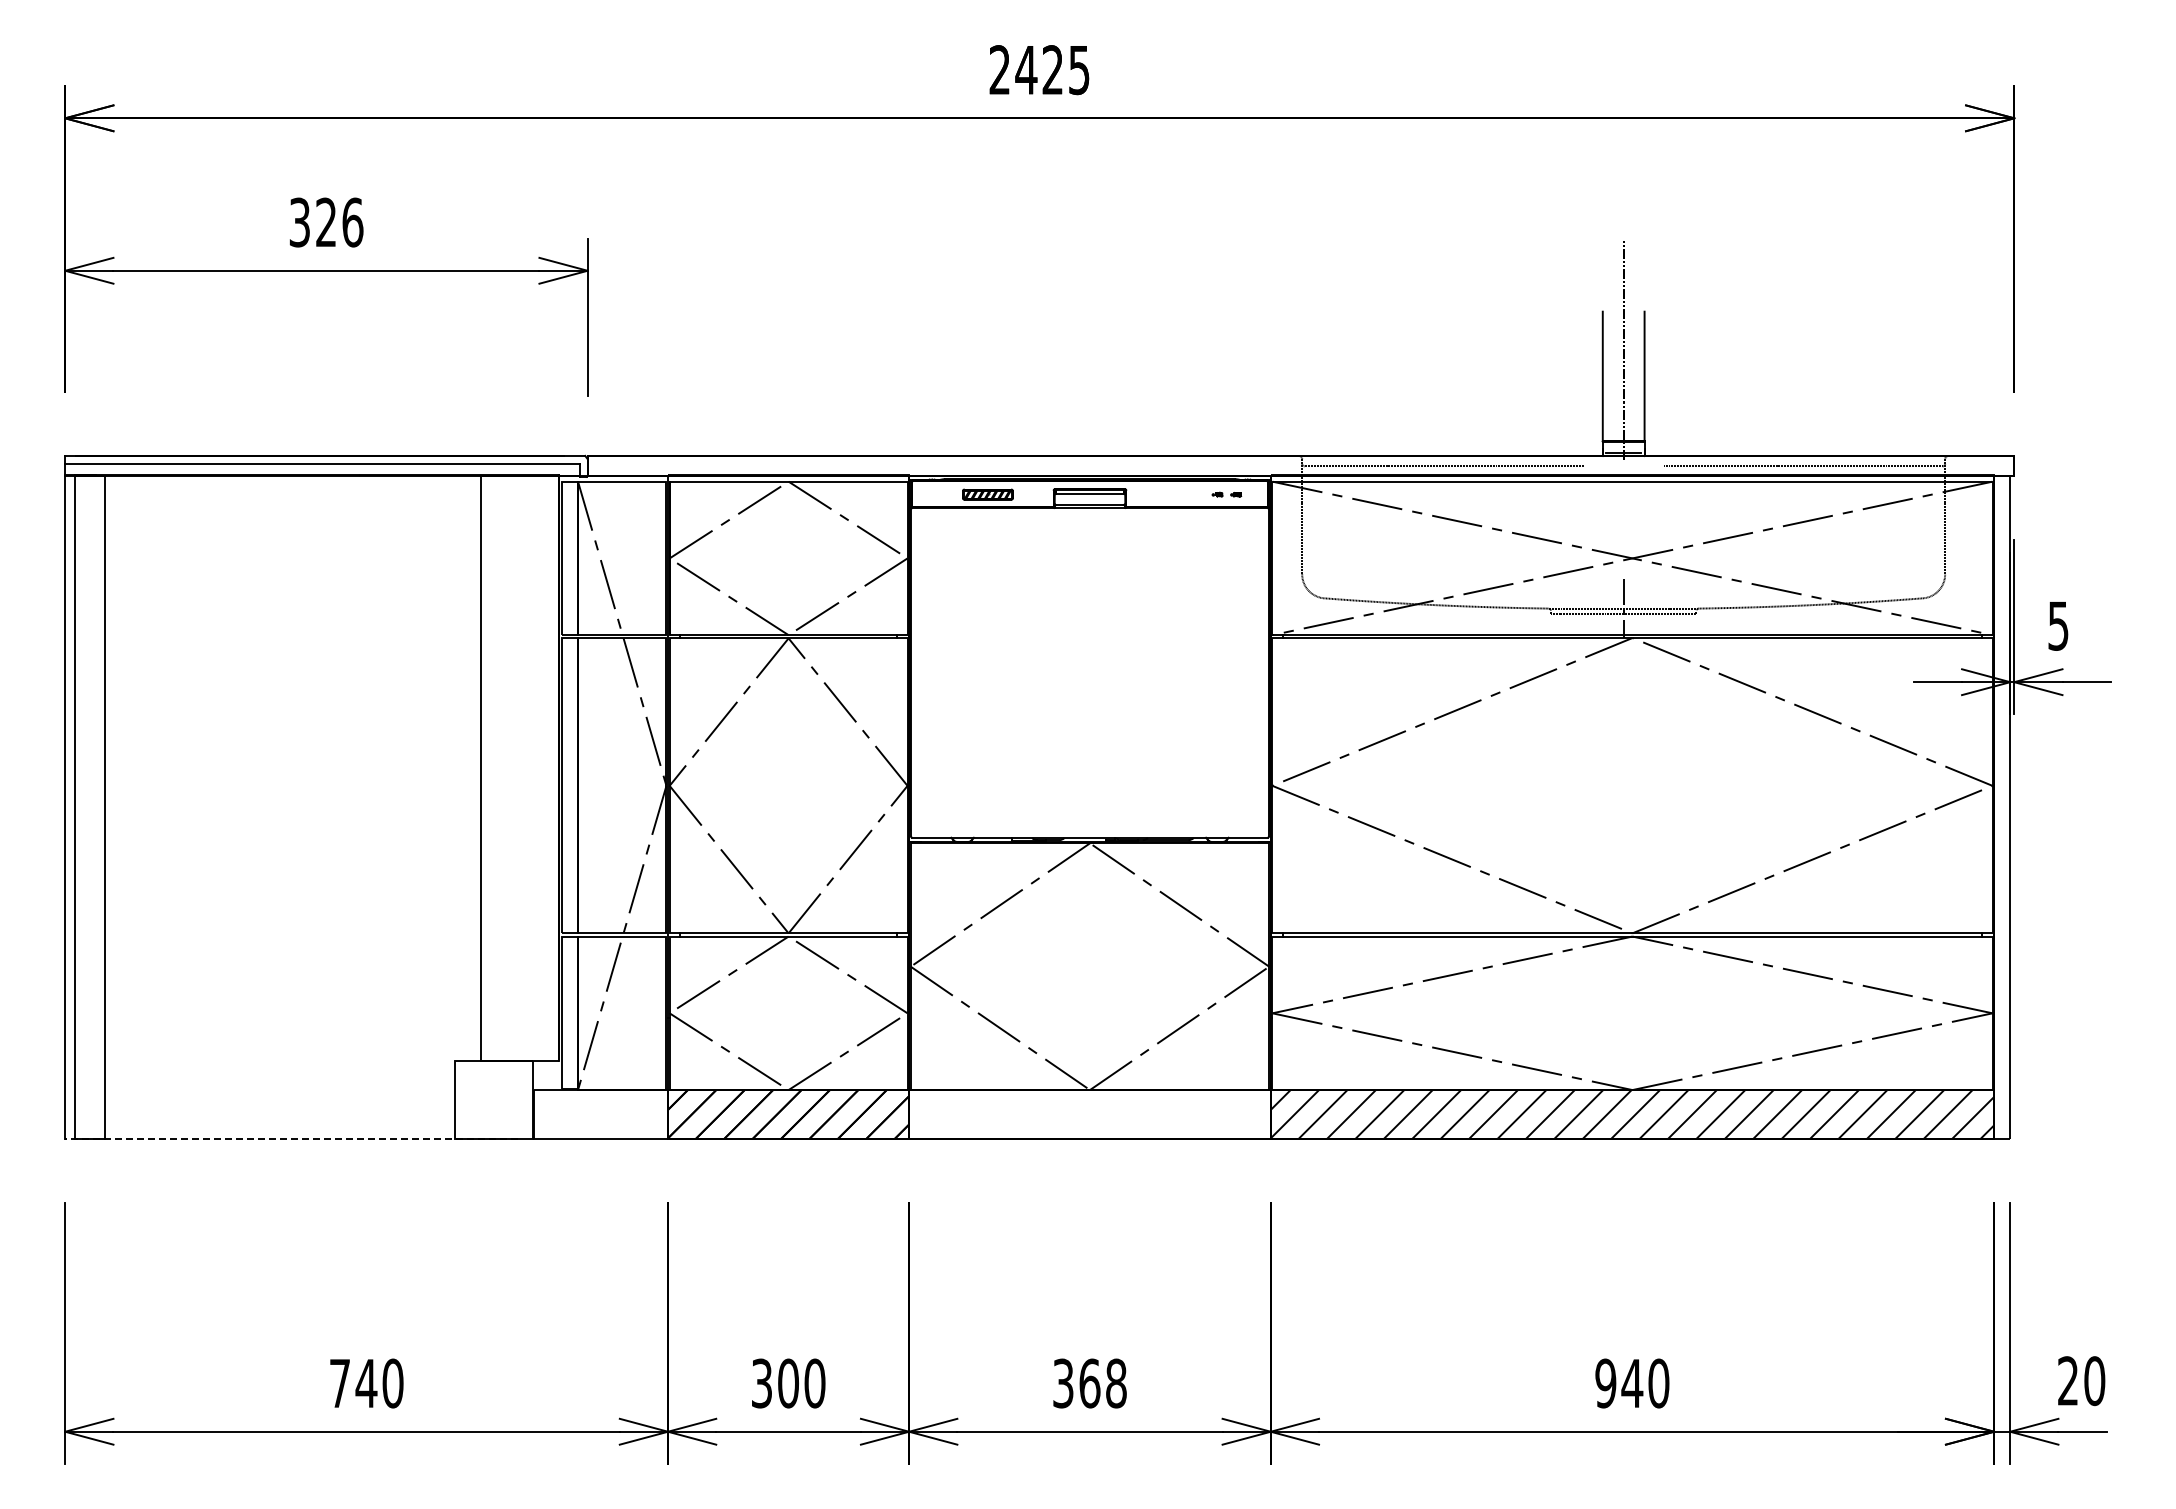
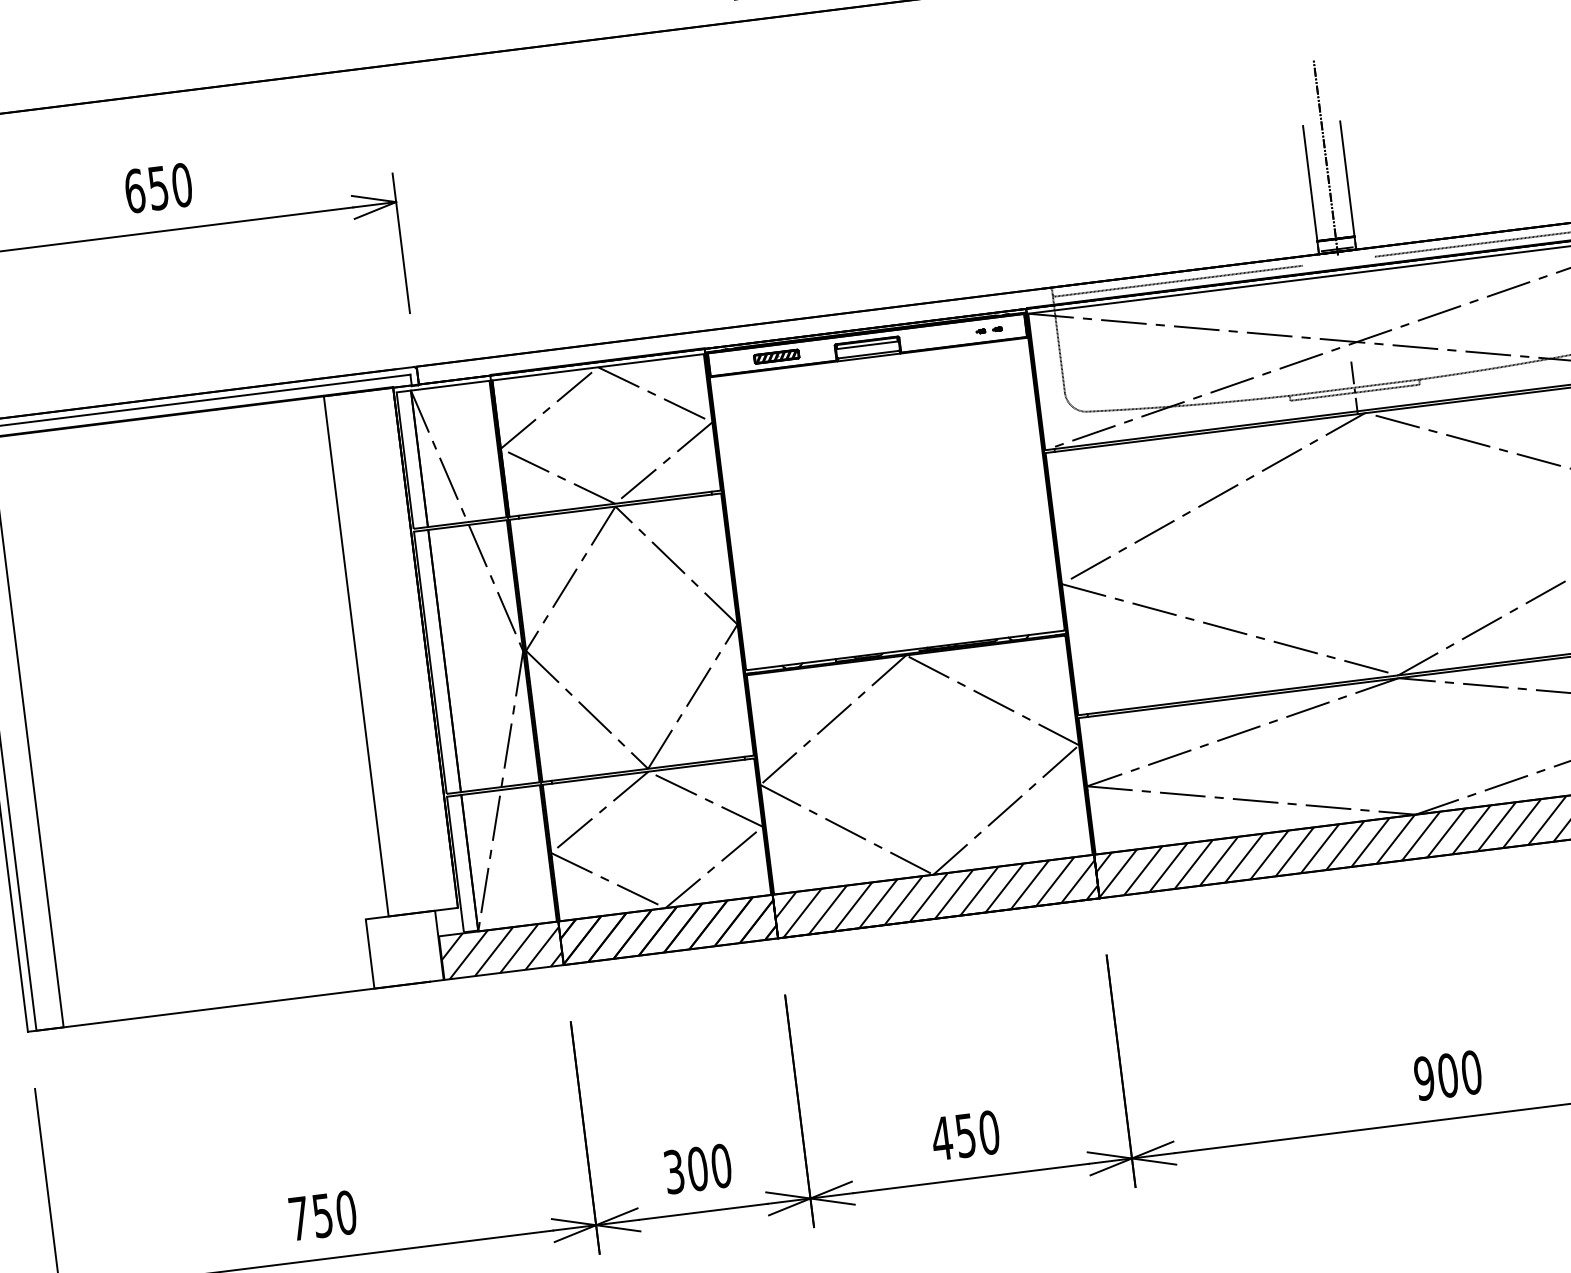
text: (326, 222) -> (158, 188), 326 -> 650
hatch: (600, 1114) -> (500, 950), added
hatch: (1089, 1114) -> (935, 896), added
line: (291, 1139) -> (229, 1007), dashed -> solid
text: (366, 1383) -> (322, 1215), 740 -> 750
text: (1089, 1383) -> (965, 1135), 368 -> 450
text: (1632, 1383) -> (1448, 1075), 940 -> 900

